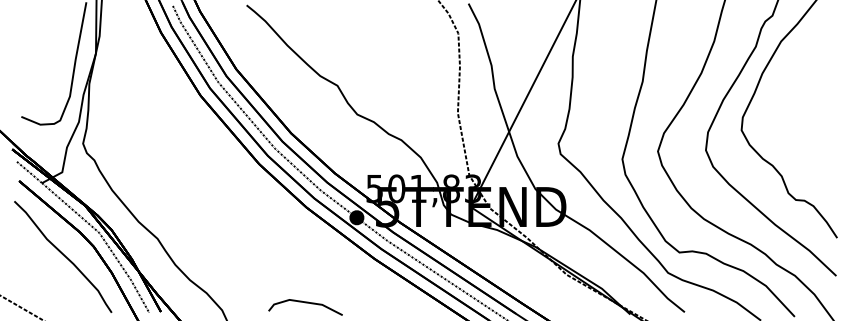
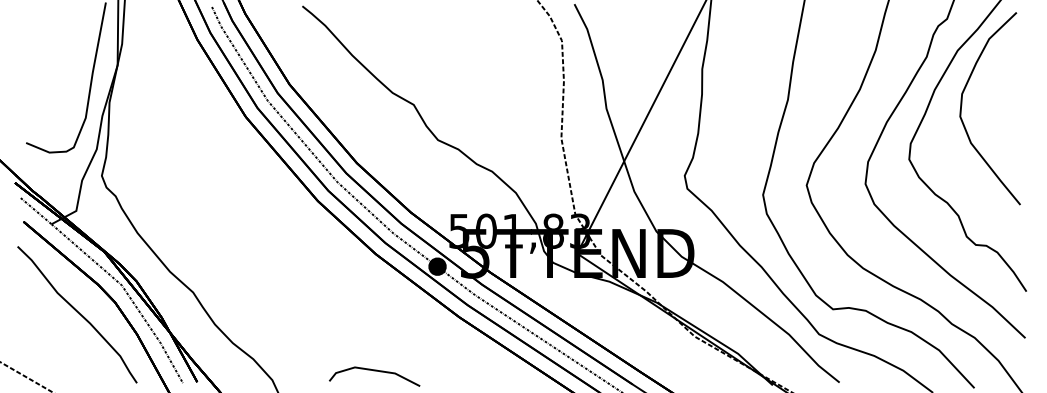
part: (785, 86) -> (962, 105), added

